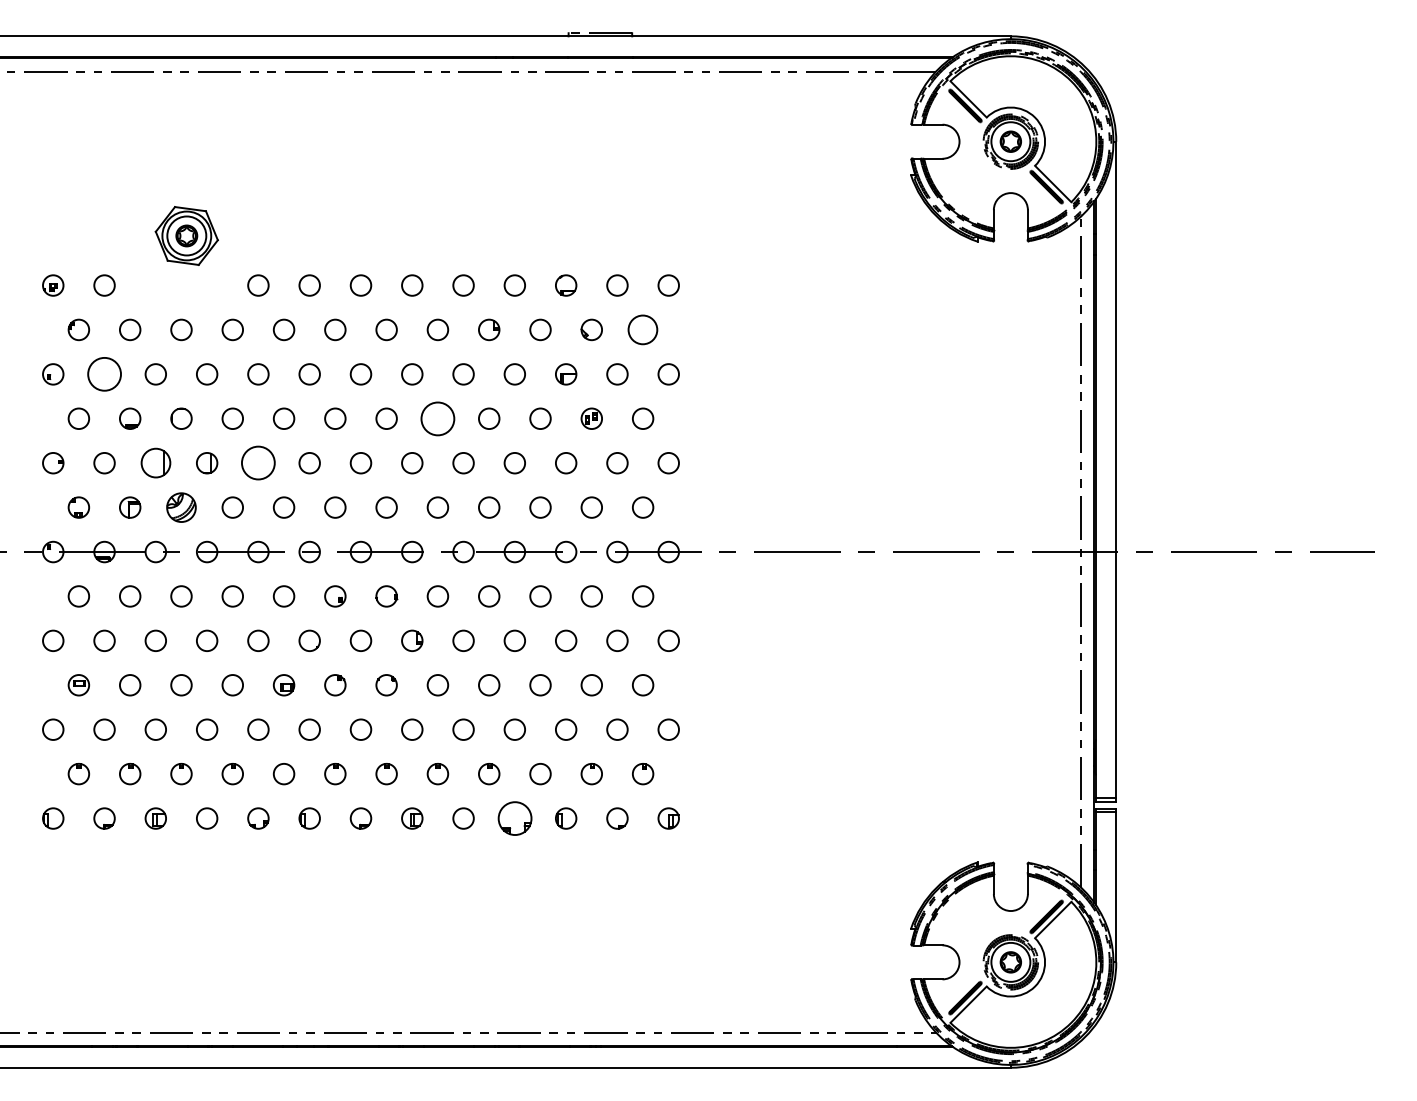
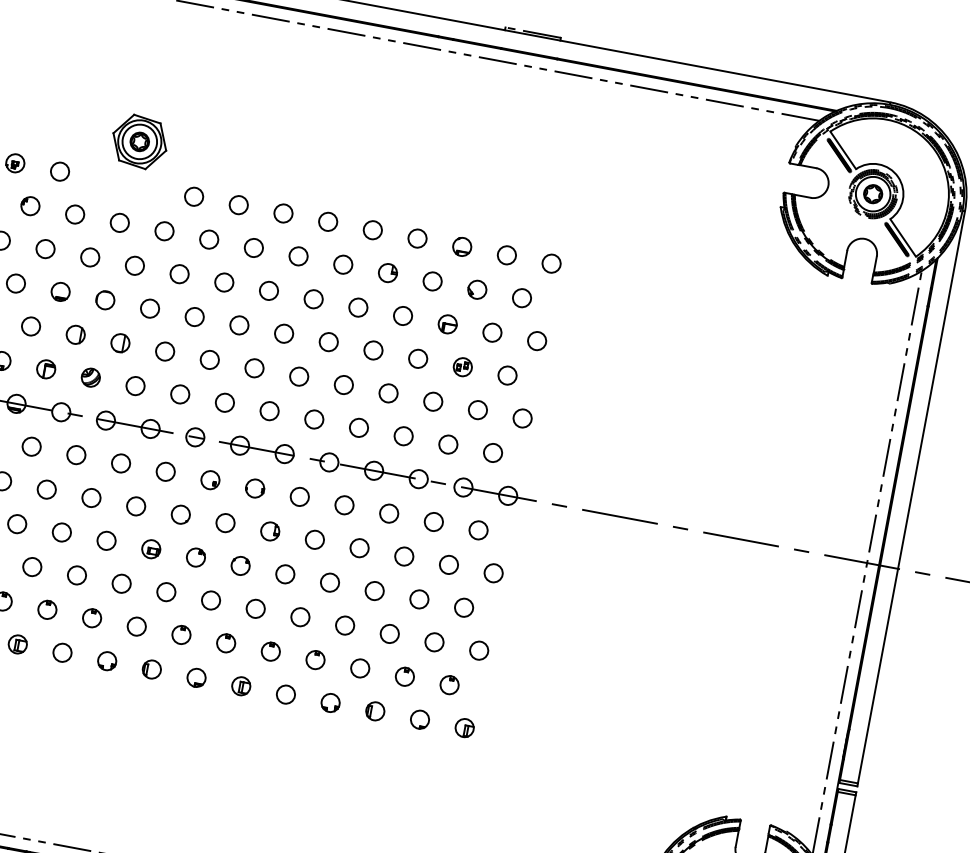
circle: (643, 329) -> (522, 297), size x0.71
circle: (104, 374) -> (45, 249), size x0.62
circle: (437, 418) -> (328, 341), size x0.62
part: (155, 463) -> (75, 335), size x0.71
circle: (258, 463) -> (165, 351), size x0.62
part: (181, 507) -> (90, 377), size x0.71
part: (514, 818) -> (330, 702), size x0.62

